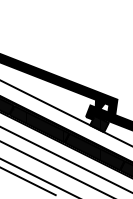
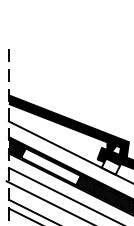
hatch: (38, 123) -> (50, 166), removed
hatch: (98, 123) -> (110, 166), removed

